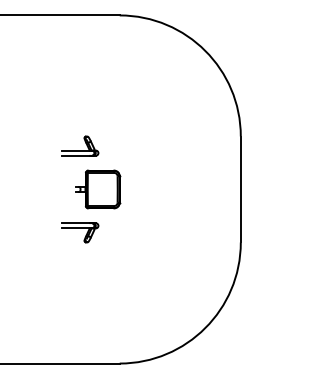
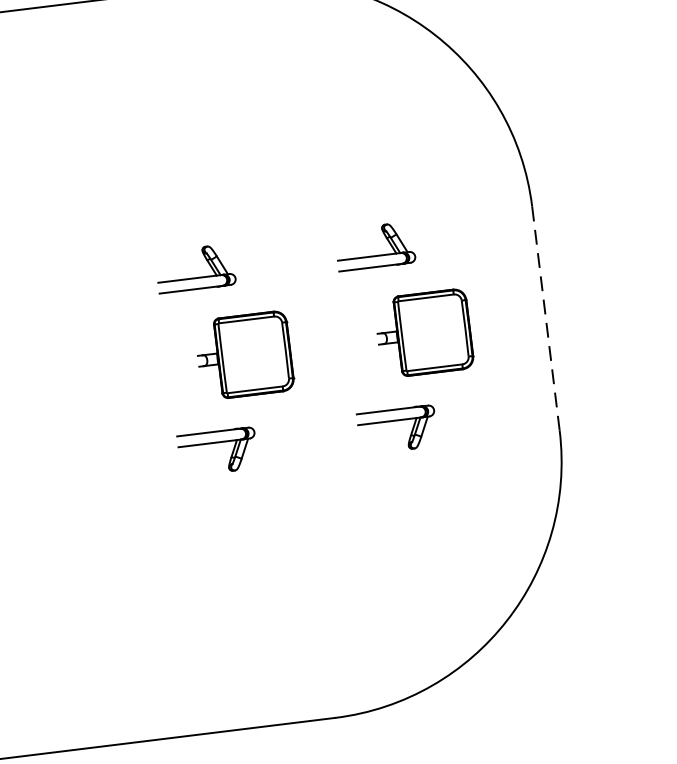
part: (176, 189) -> (410, 335), added
line: (240, 189) -> (545, 318), solid -> dashed

